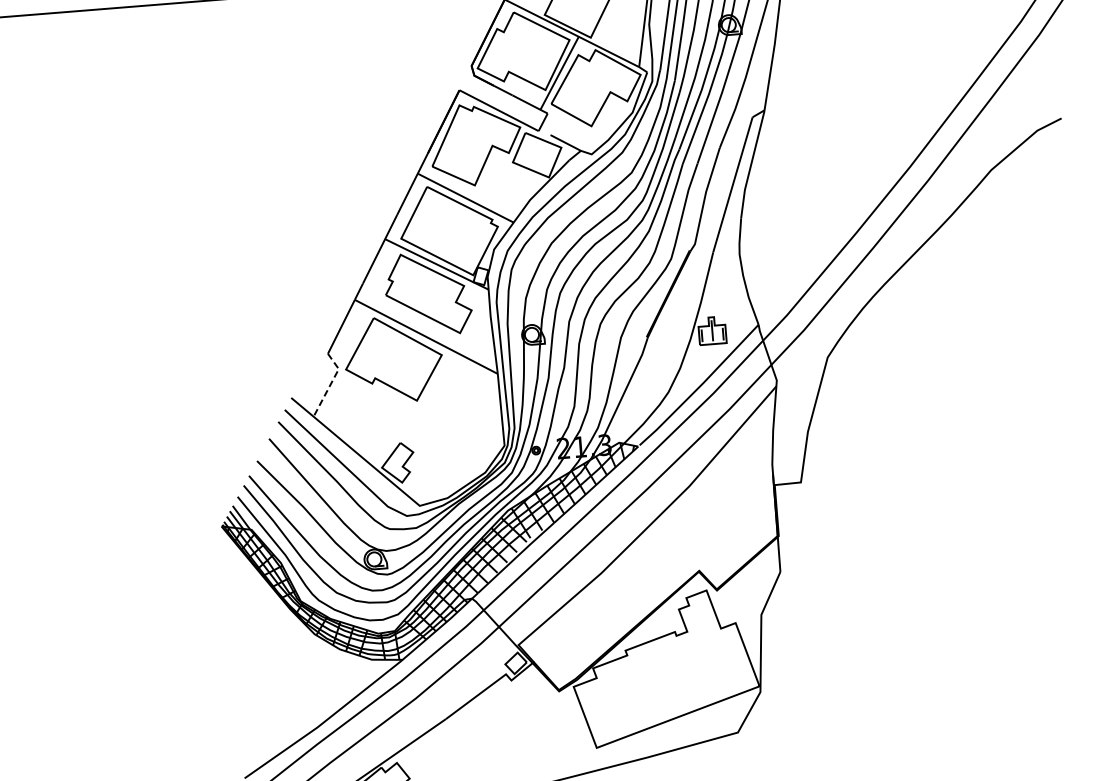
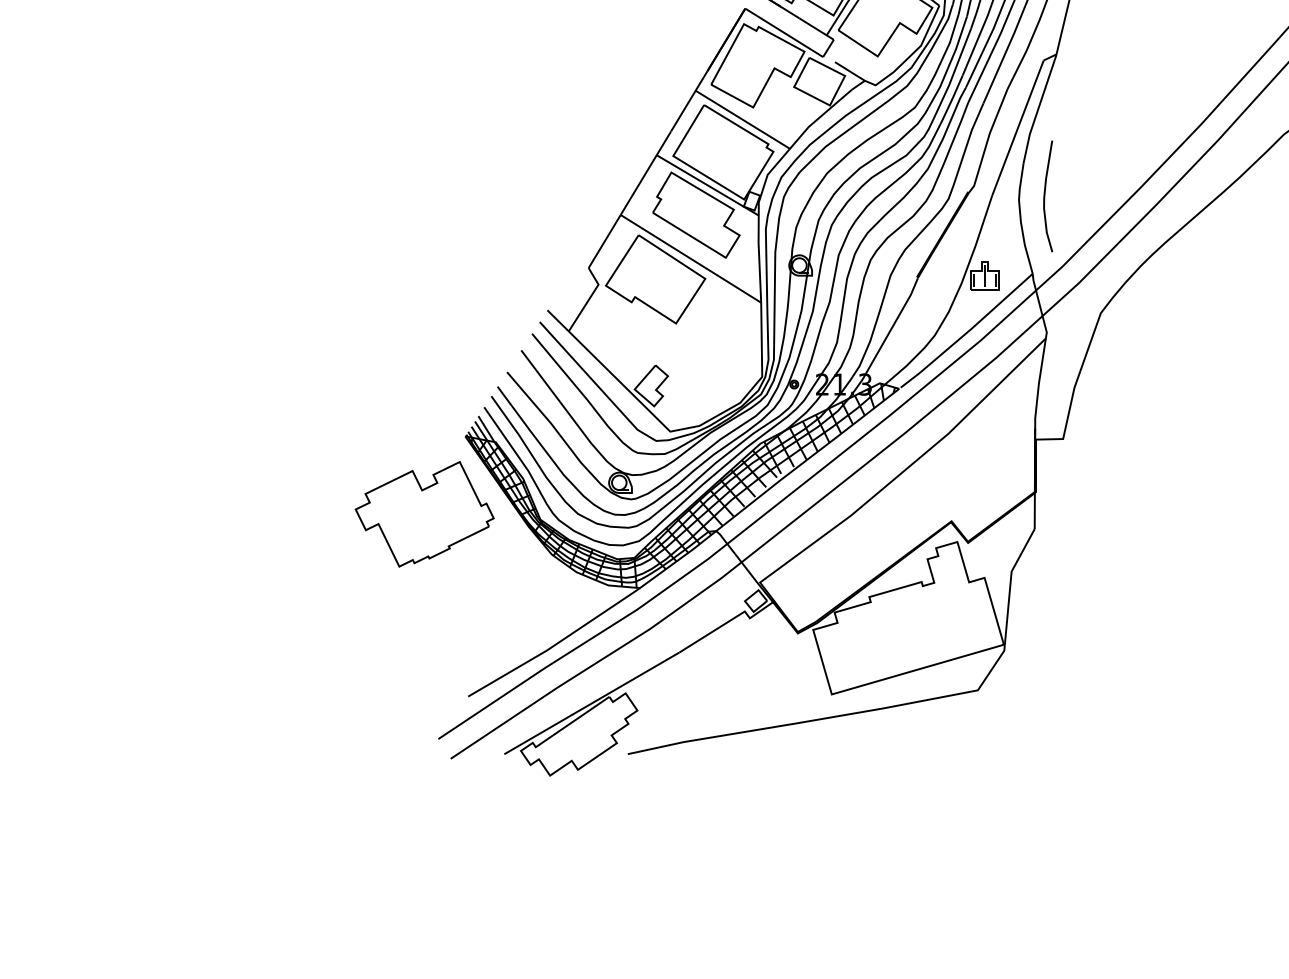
curve: (764, 248) -> (1045, 196), added
line: (330, 384) -> (588, 299), dashed -> solid
part: (188, 605) -> (424, 514), added

